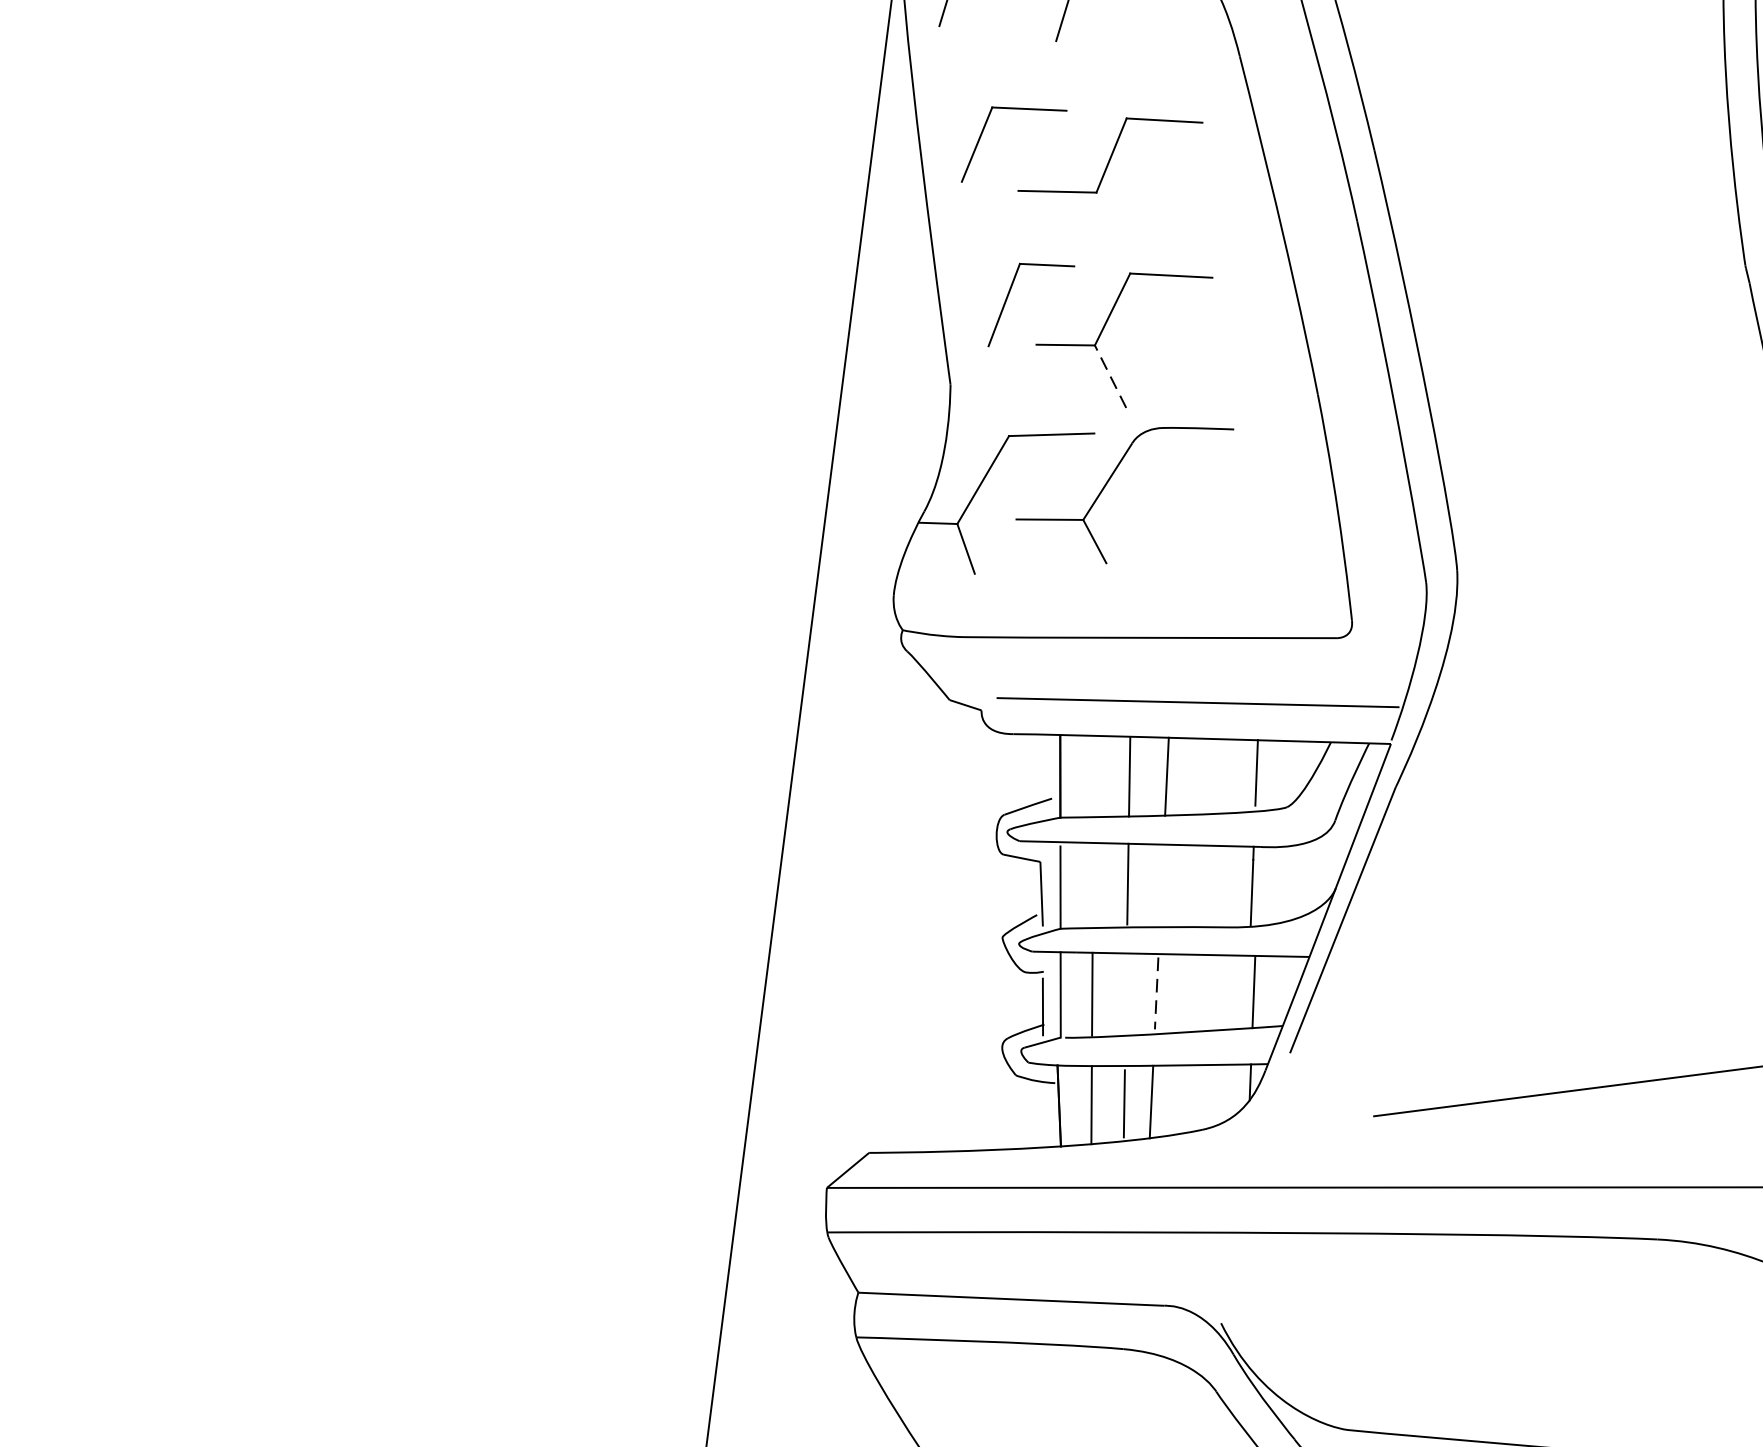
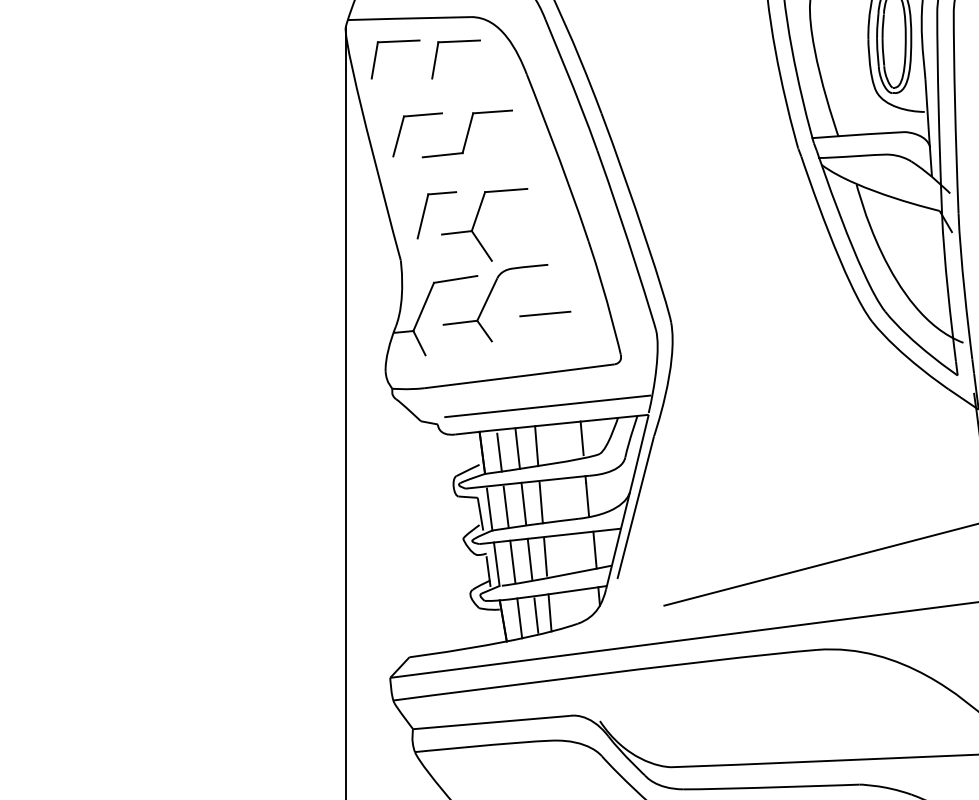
line: (1110, 375) -> (481, 245), dashed -> solid
line: (1216, 522) -> (545, 313), added
line: (1093, 779) -> (499, 452), added
line: (1091, 885) -> (505, 506), added
line: (1160, 886) -> (540, 502), added
line: (1125, 991) -> (529, 558), added
line: (1156, 993) -> (545, 557), dashed -> solid

